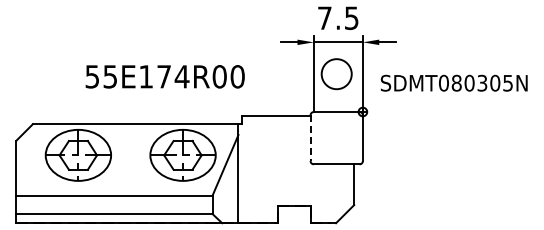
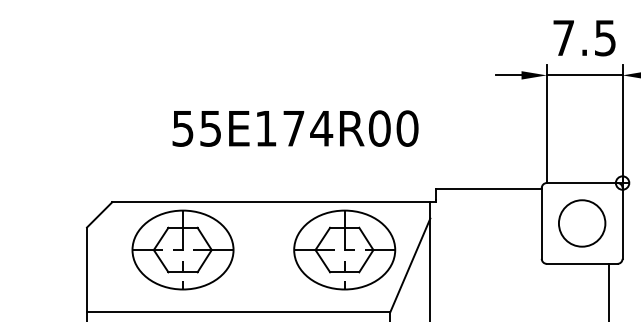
circle: (336, 74) -> (581, 223), moved
text: (164, 76) -> (294, 128), moved
line: (310, 138) -> (541, 223), dashed -> solid

